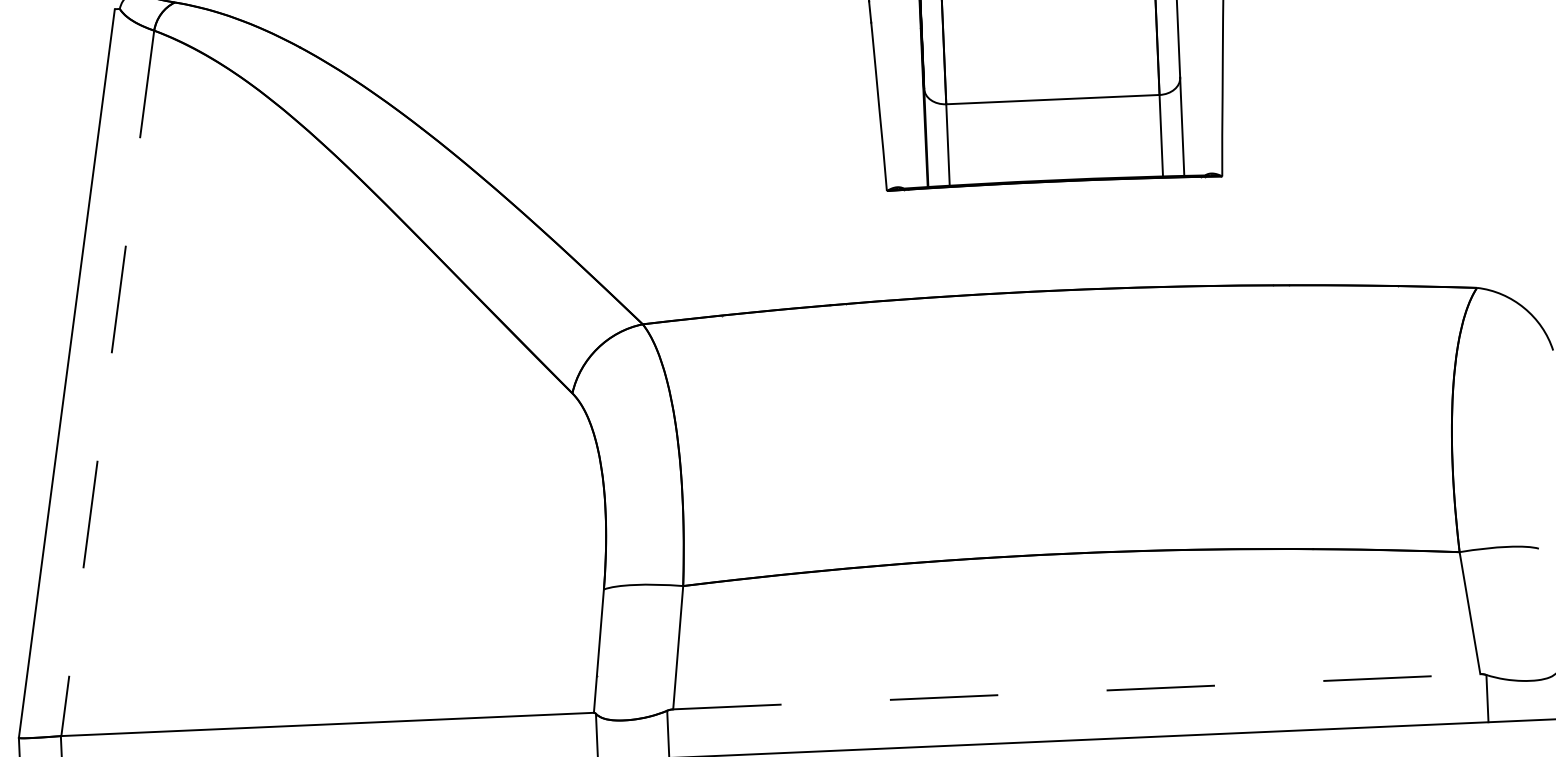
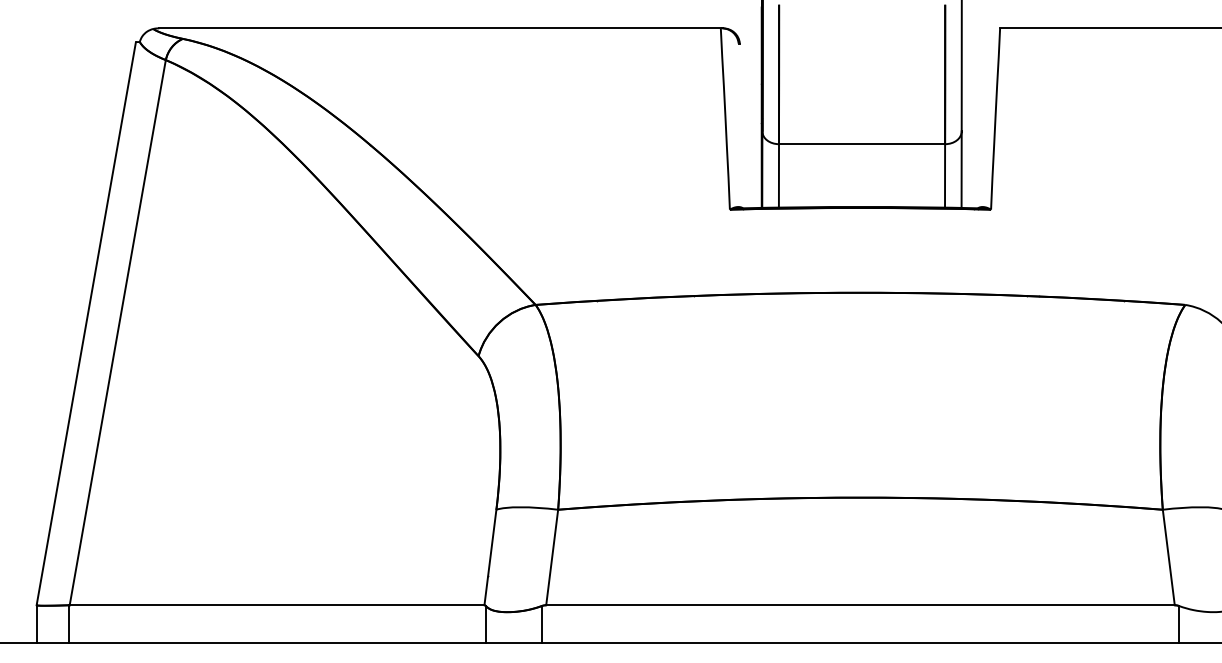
line: (107, 383) -> (117, 332), dashed -> solid
line: (1076, 692) -> (860, 605), dashed -> solid

